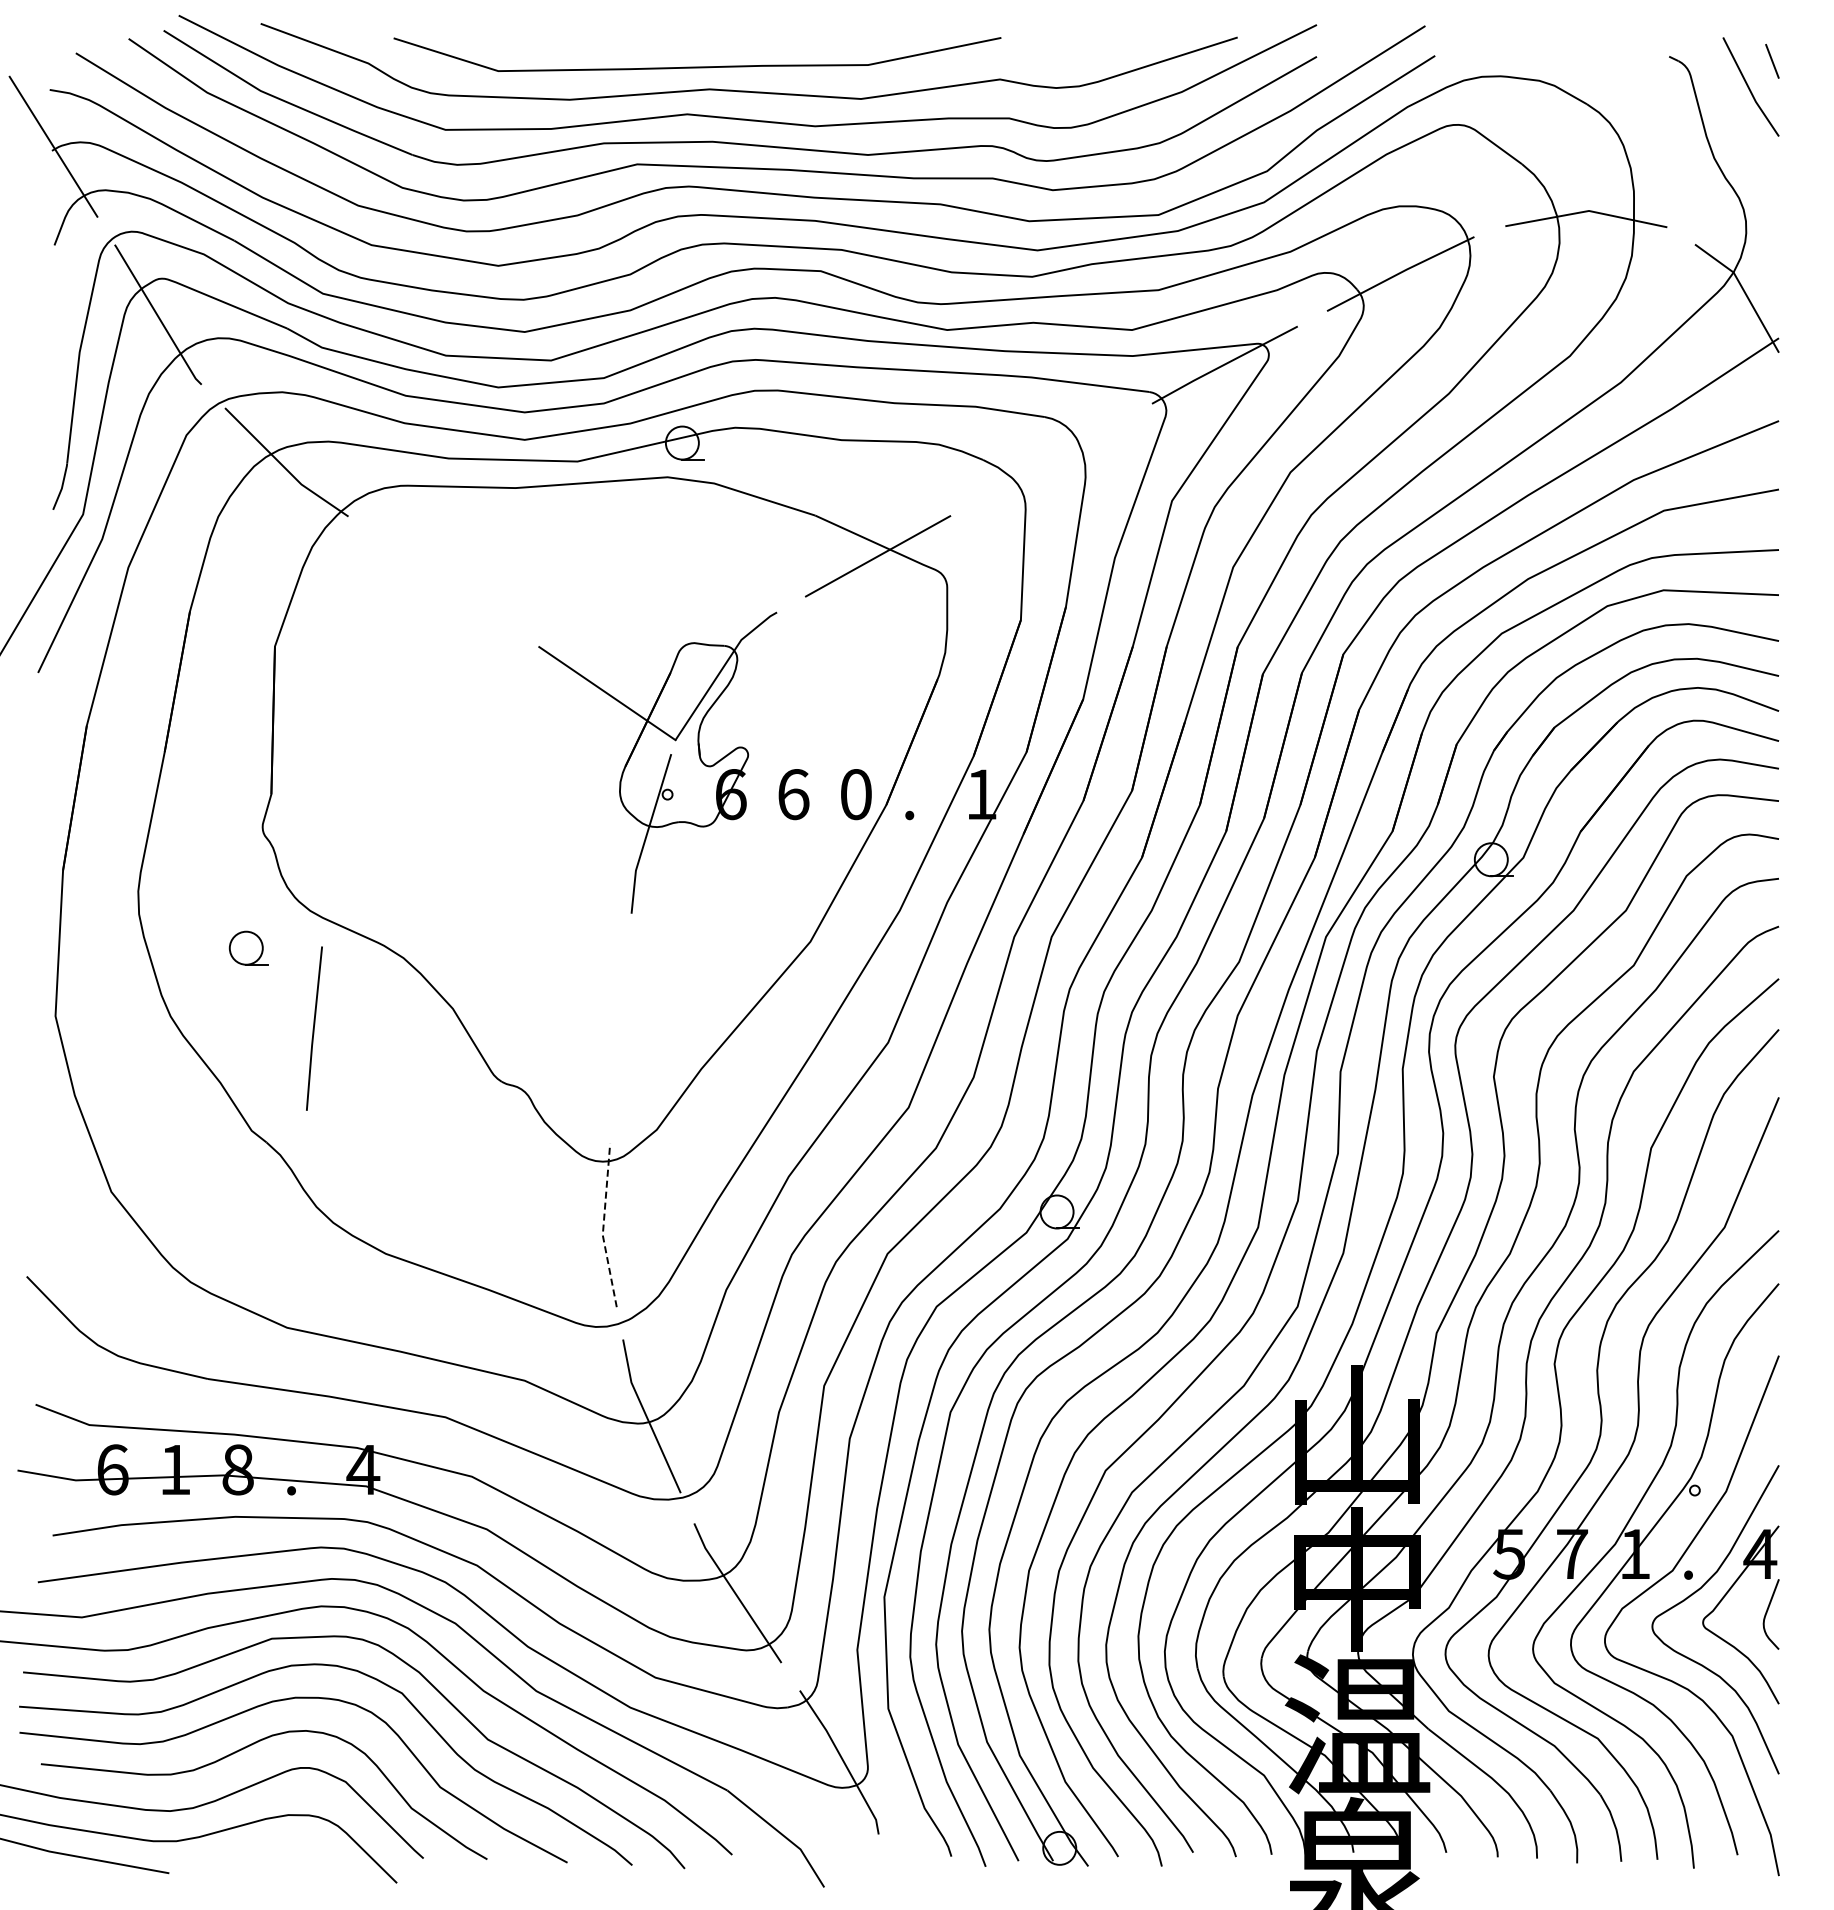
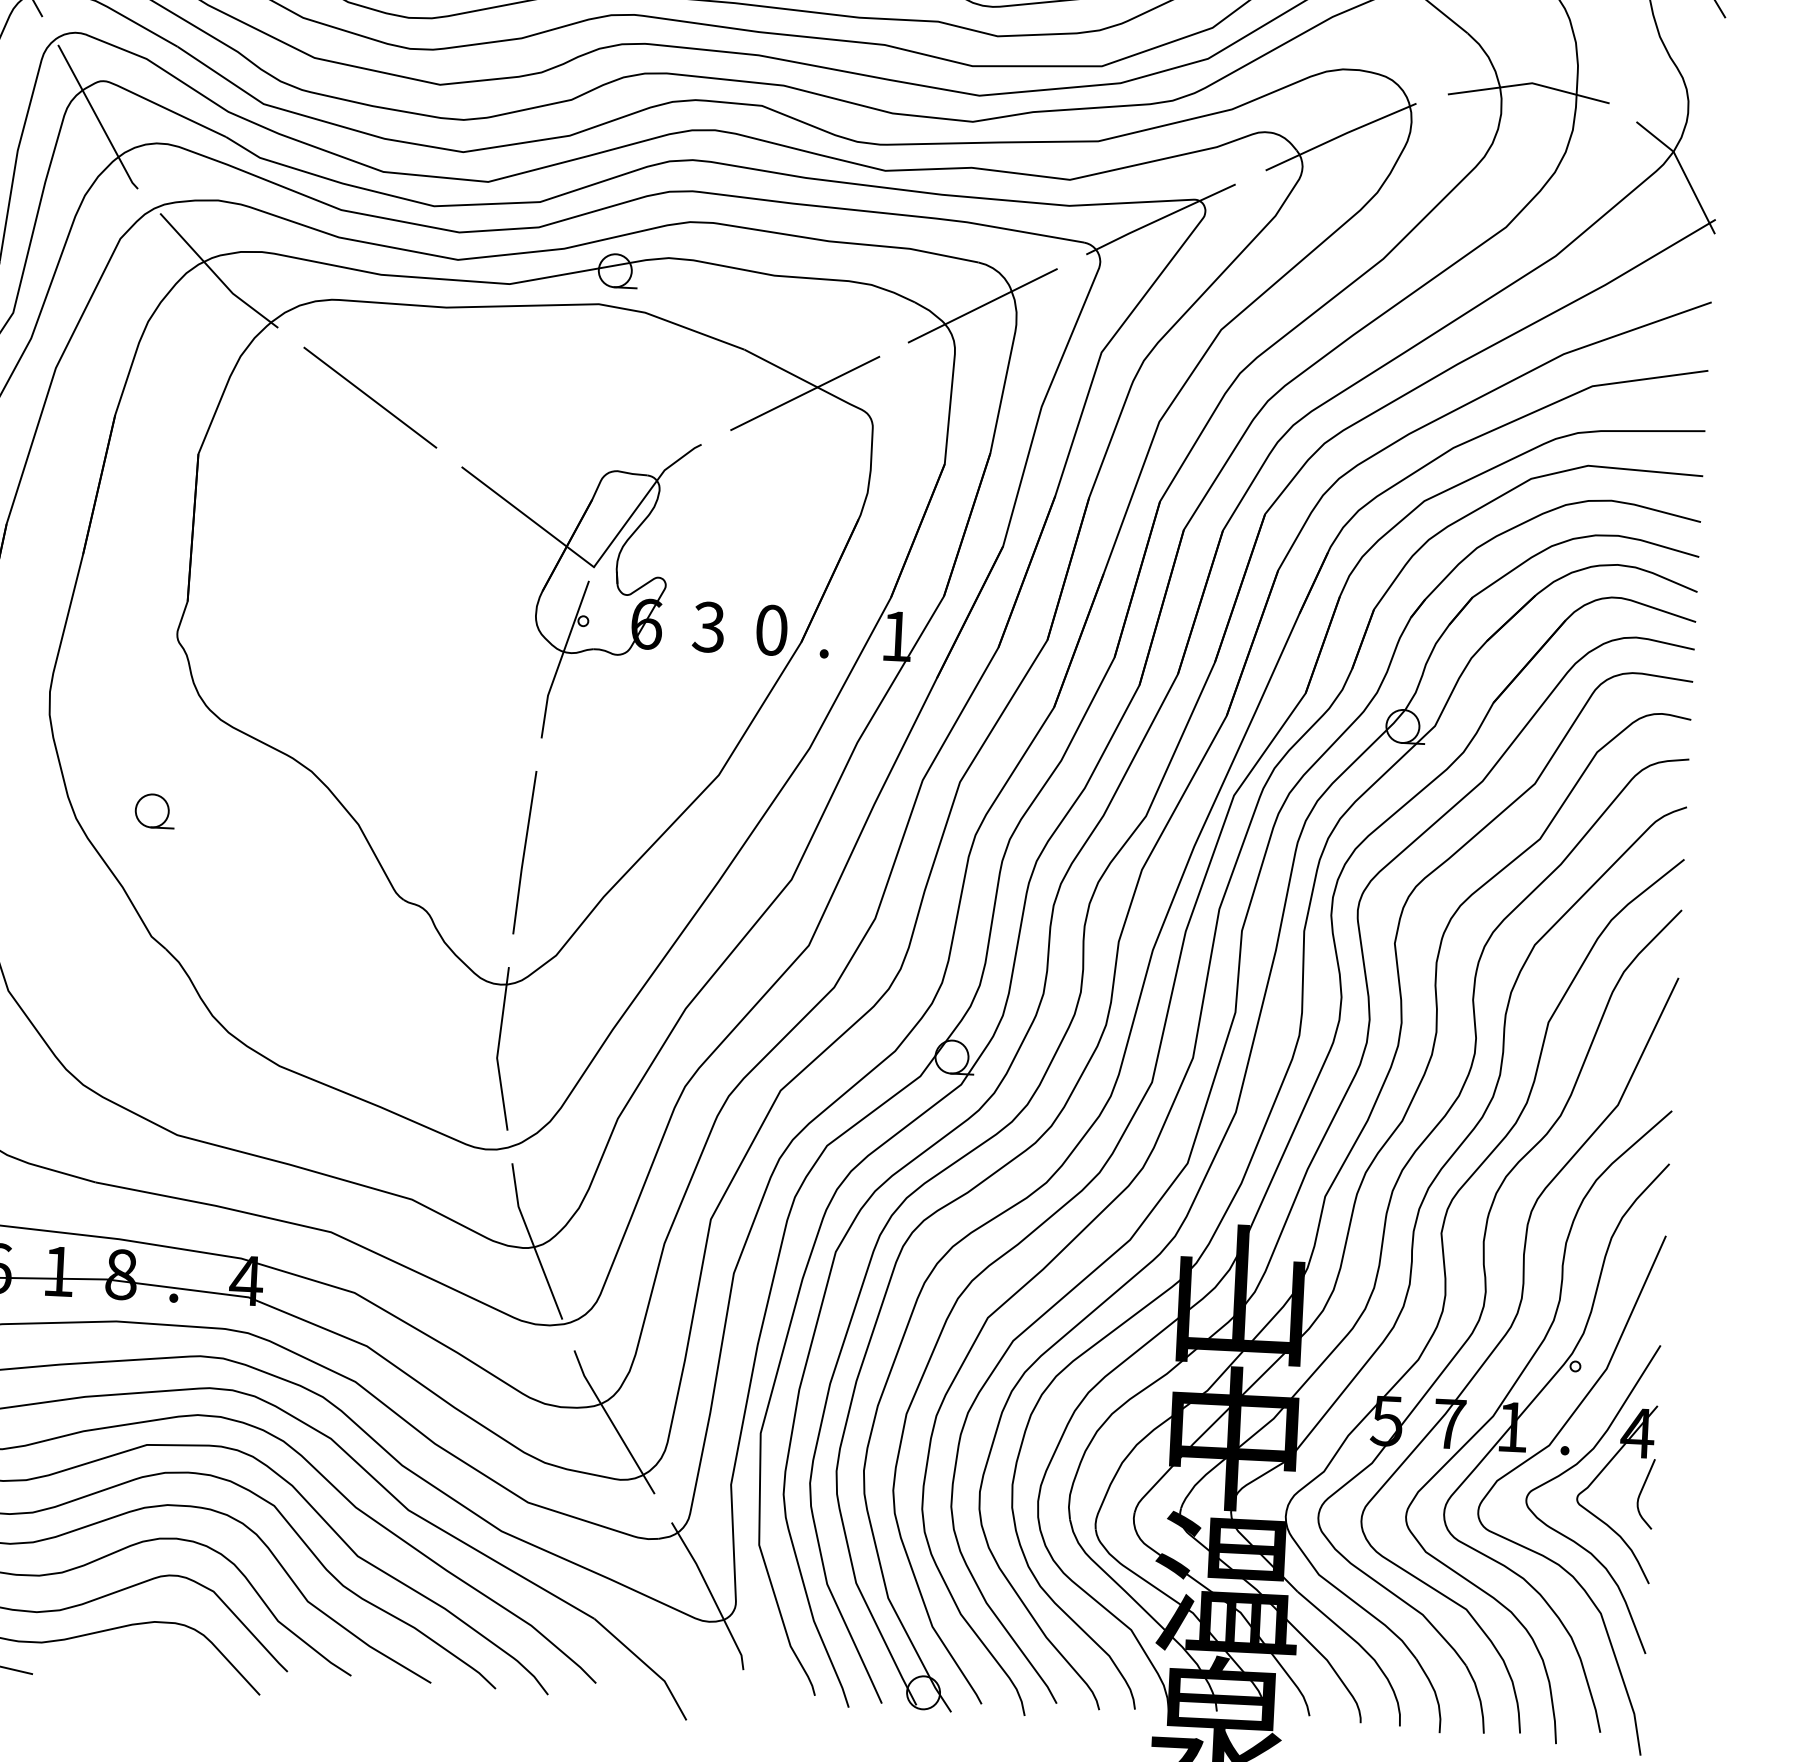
line: (1051, 459) -> (983, 305), added
line: (443, 581) -> (369, 397), added
text: (793, 794) -> (709, 627), 6 -> 3
part: (248, 947) -> (154, 810), moved
line: (314, 1028) -> (524, 852), moved
line: (603, 1226) -> (498, 1049), dashed -> solid

